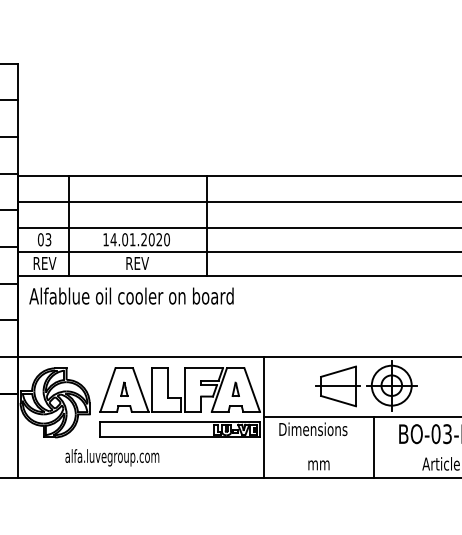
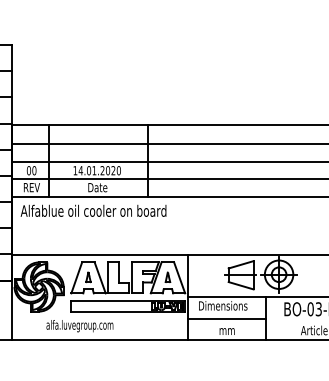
text: (48, 239) -> (34, 170), 03 -> 00
text: (137, 263) -> (97, 187), REV -> Date
line: (319, 448) -> (227, 319), added

